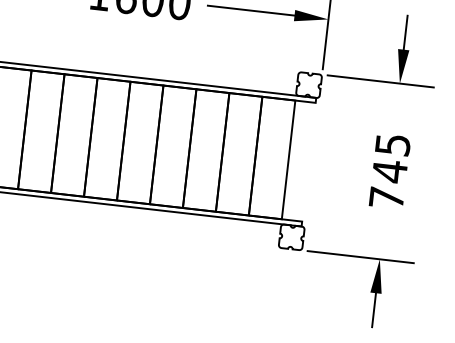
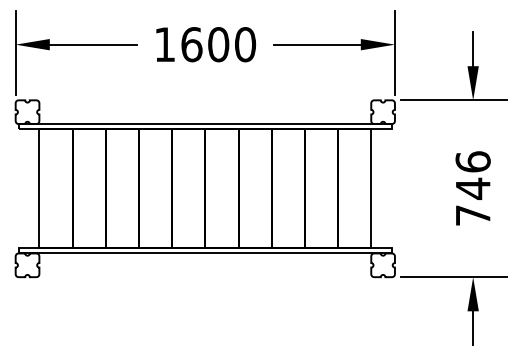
text: (392, 144) -> (472, 161), 745 -> 746

